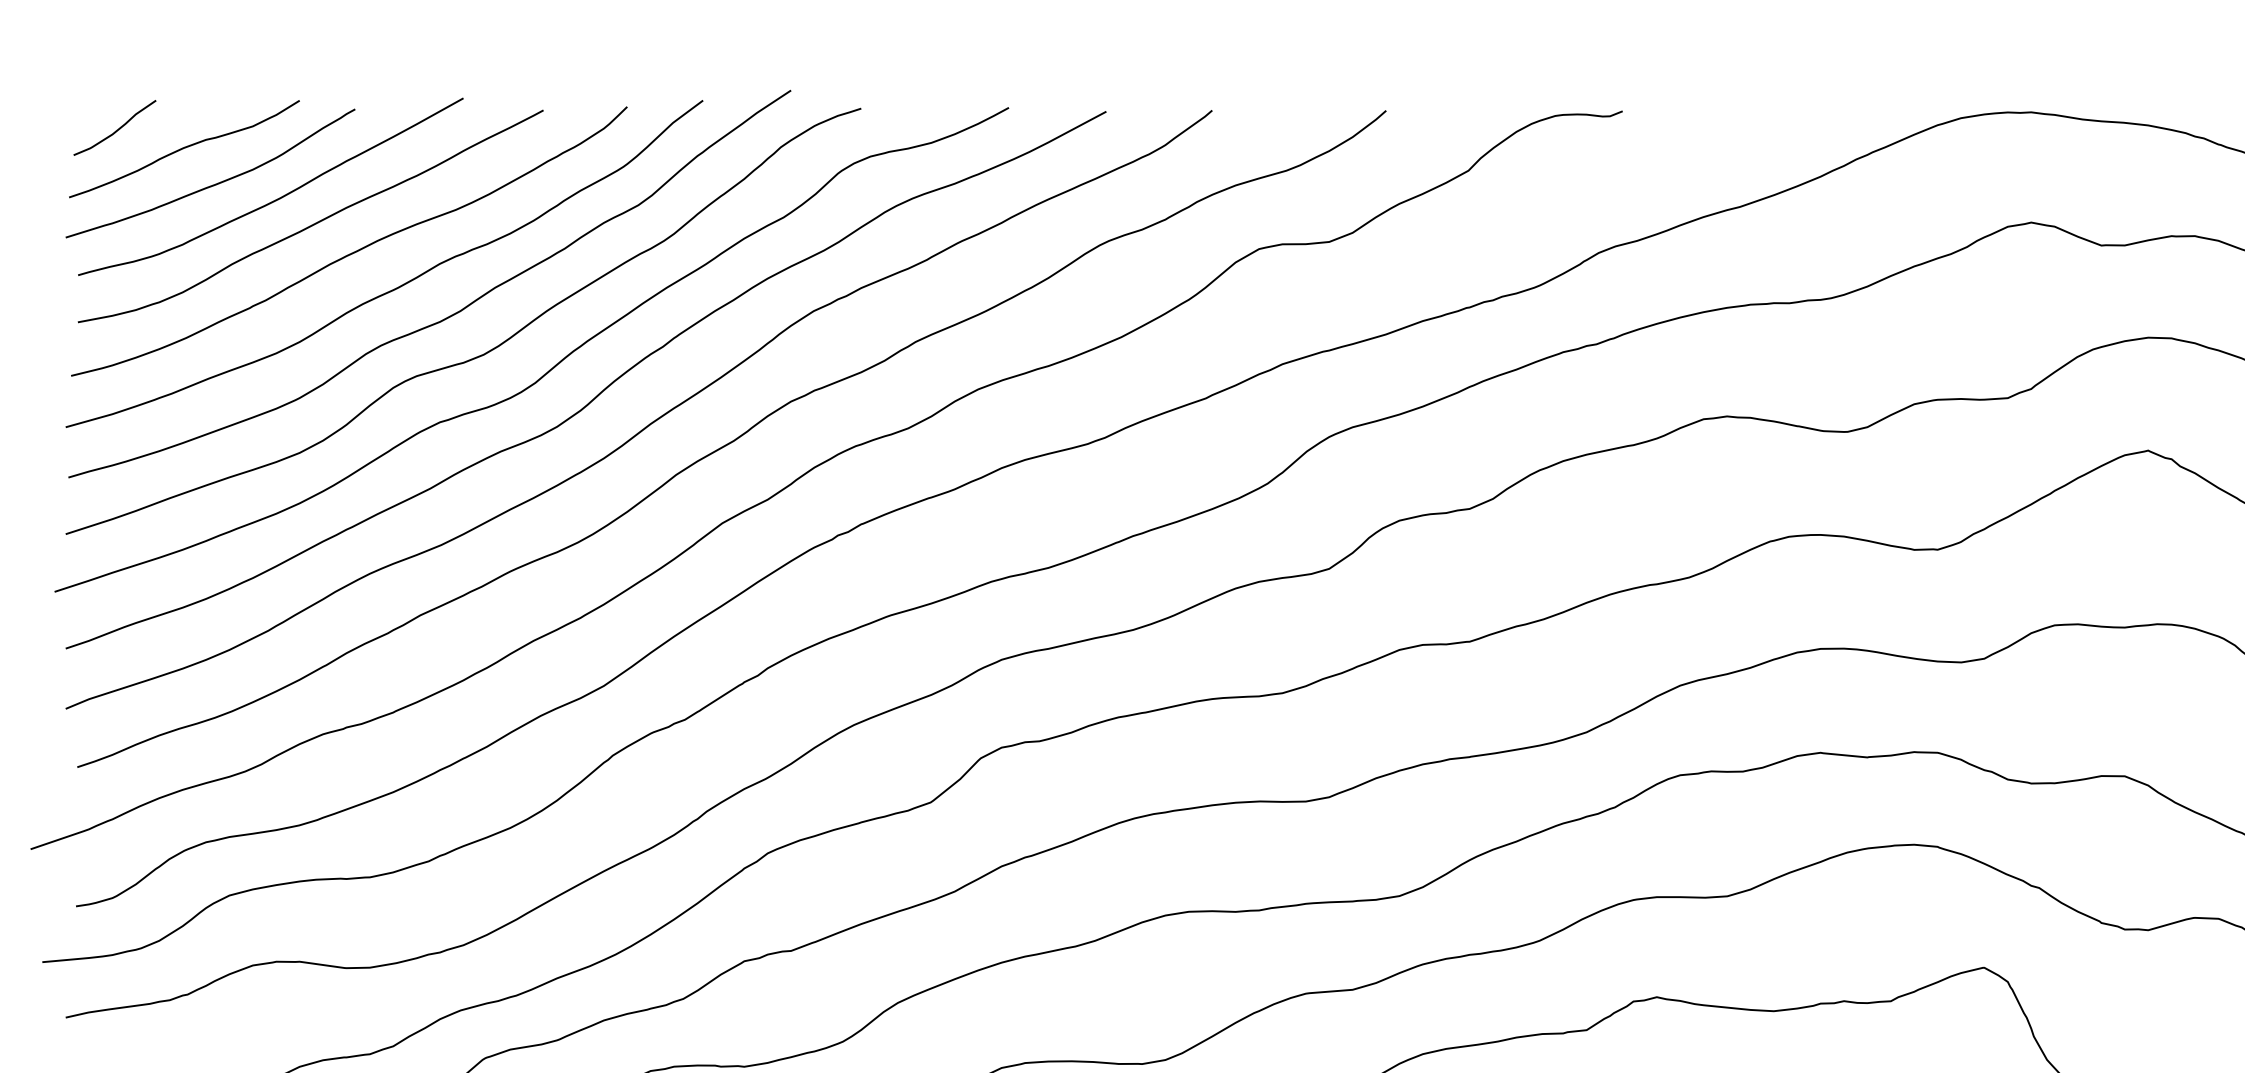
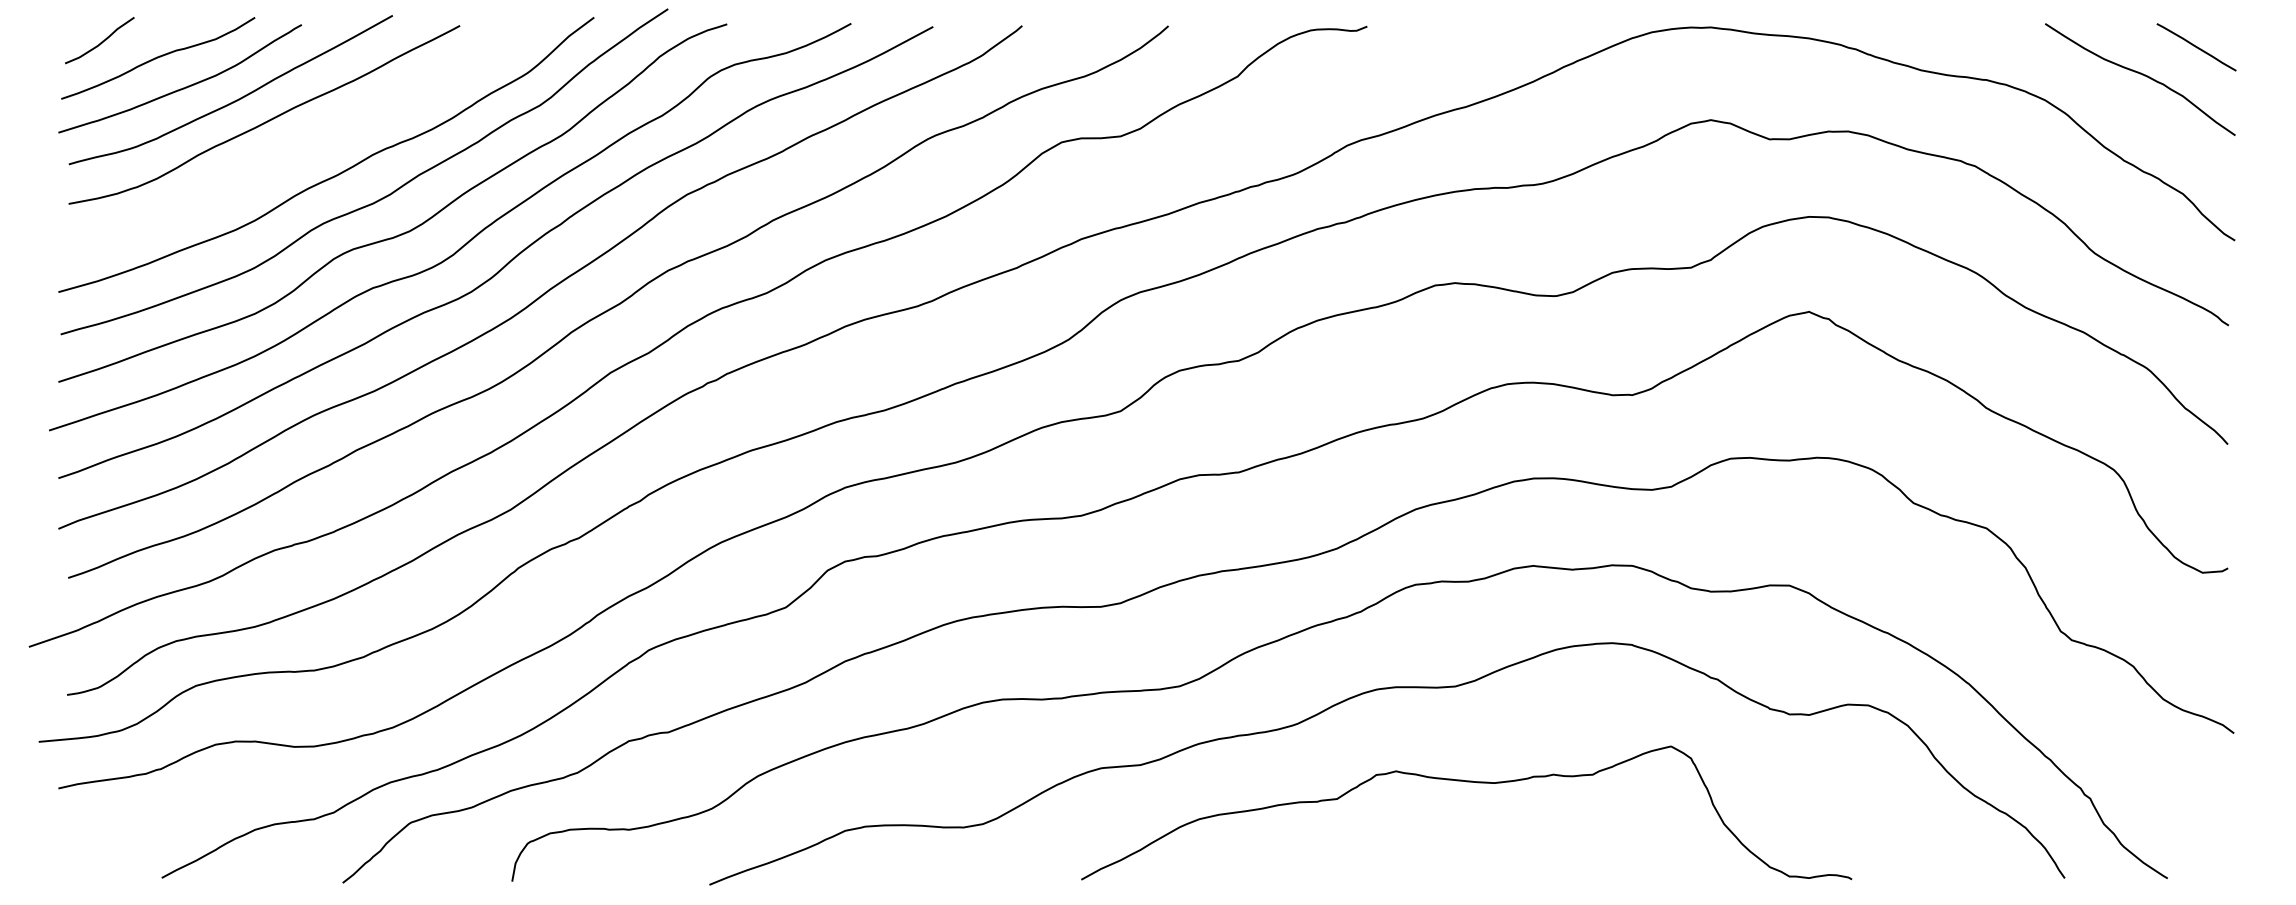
curve: (353, 251) -> (300, 144), removed

